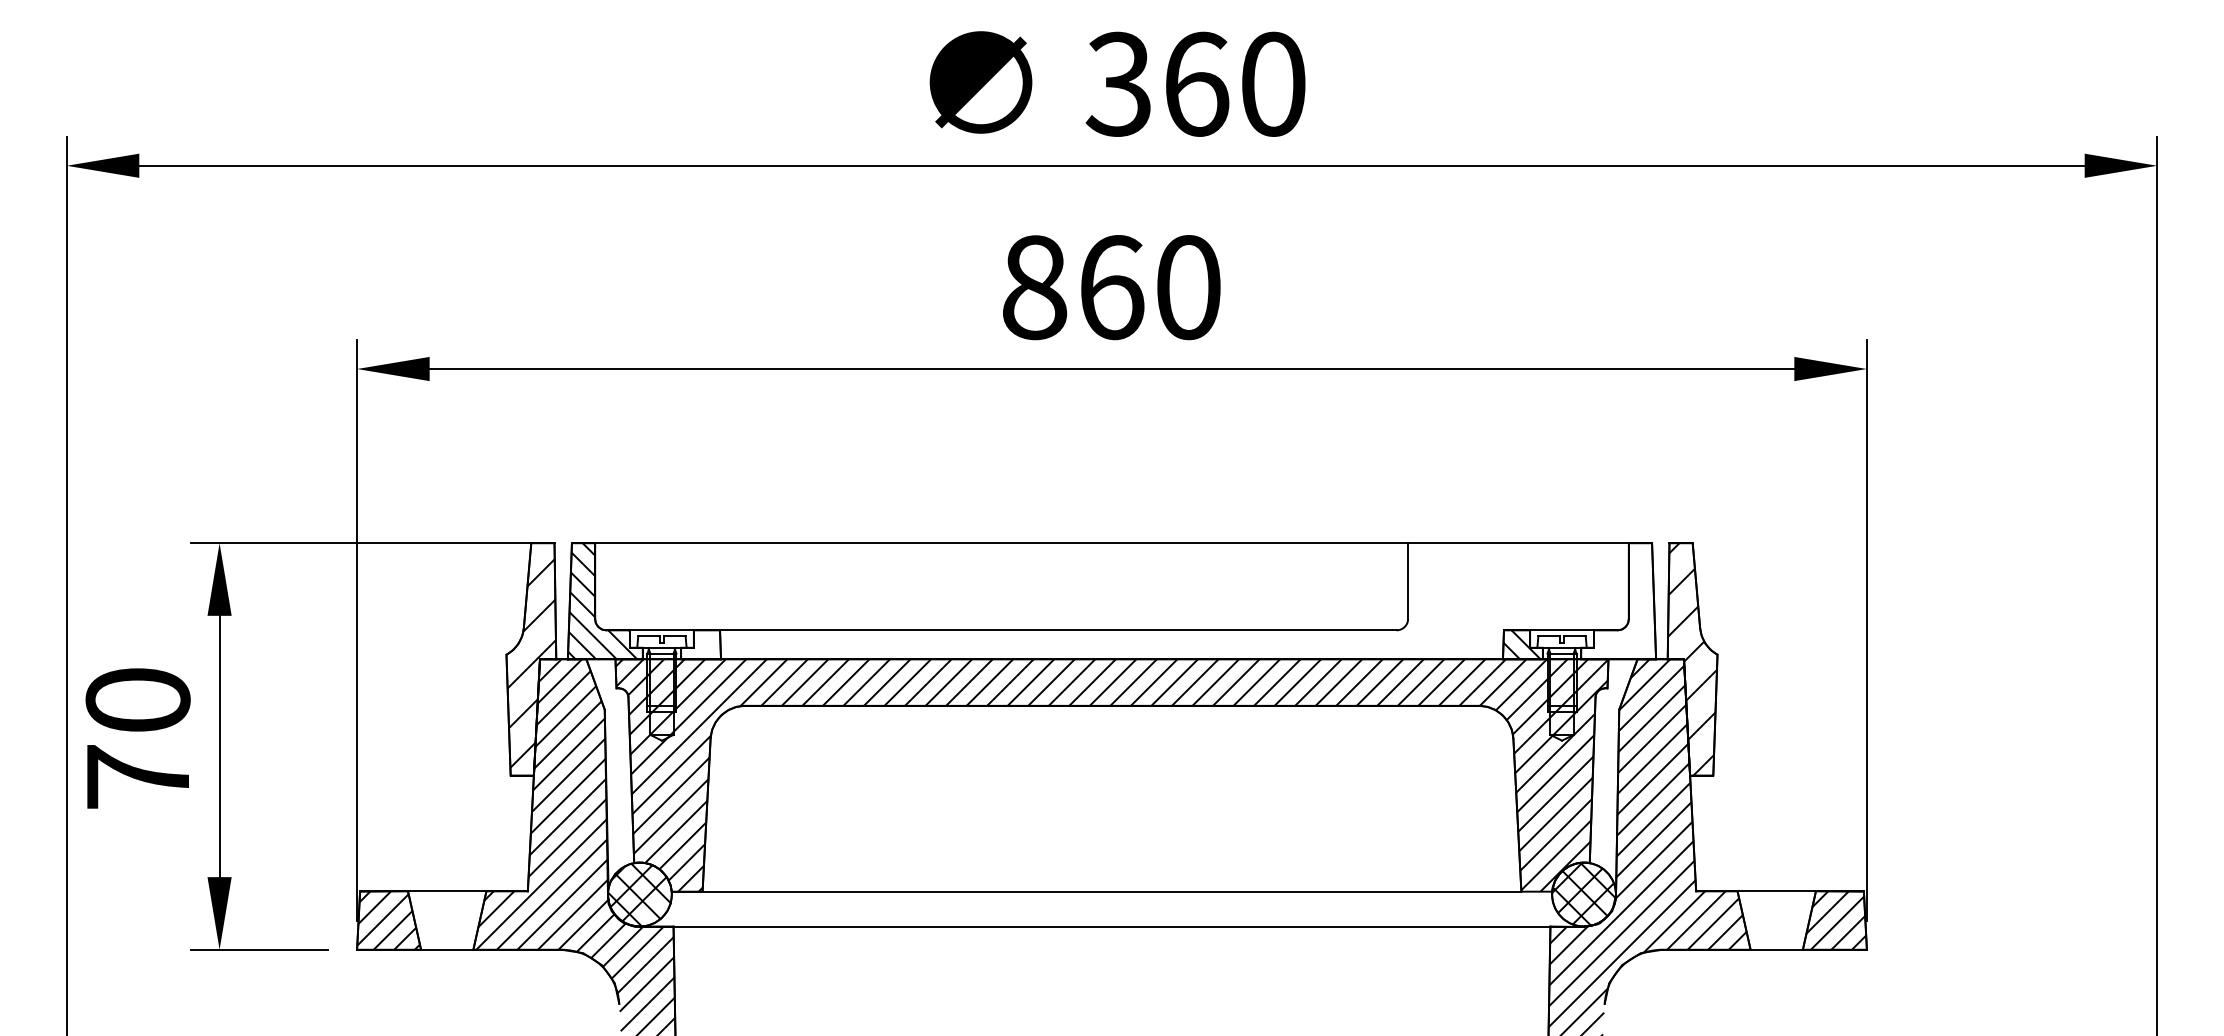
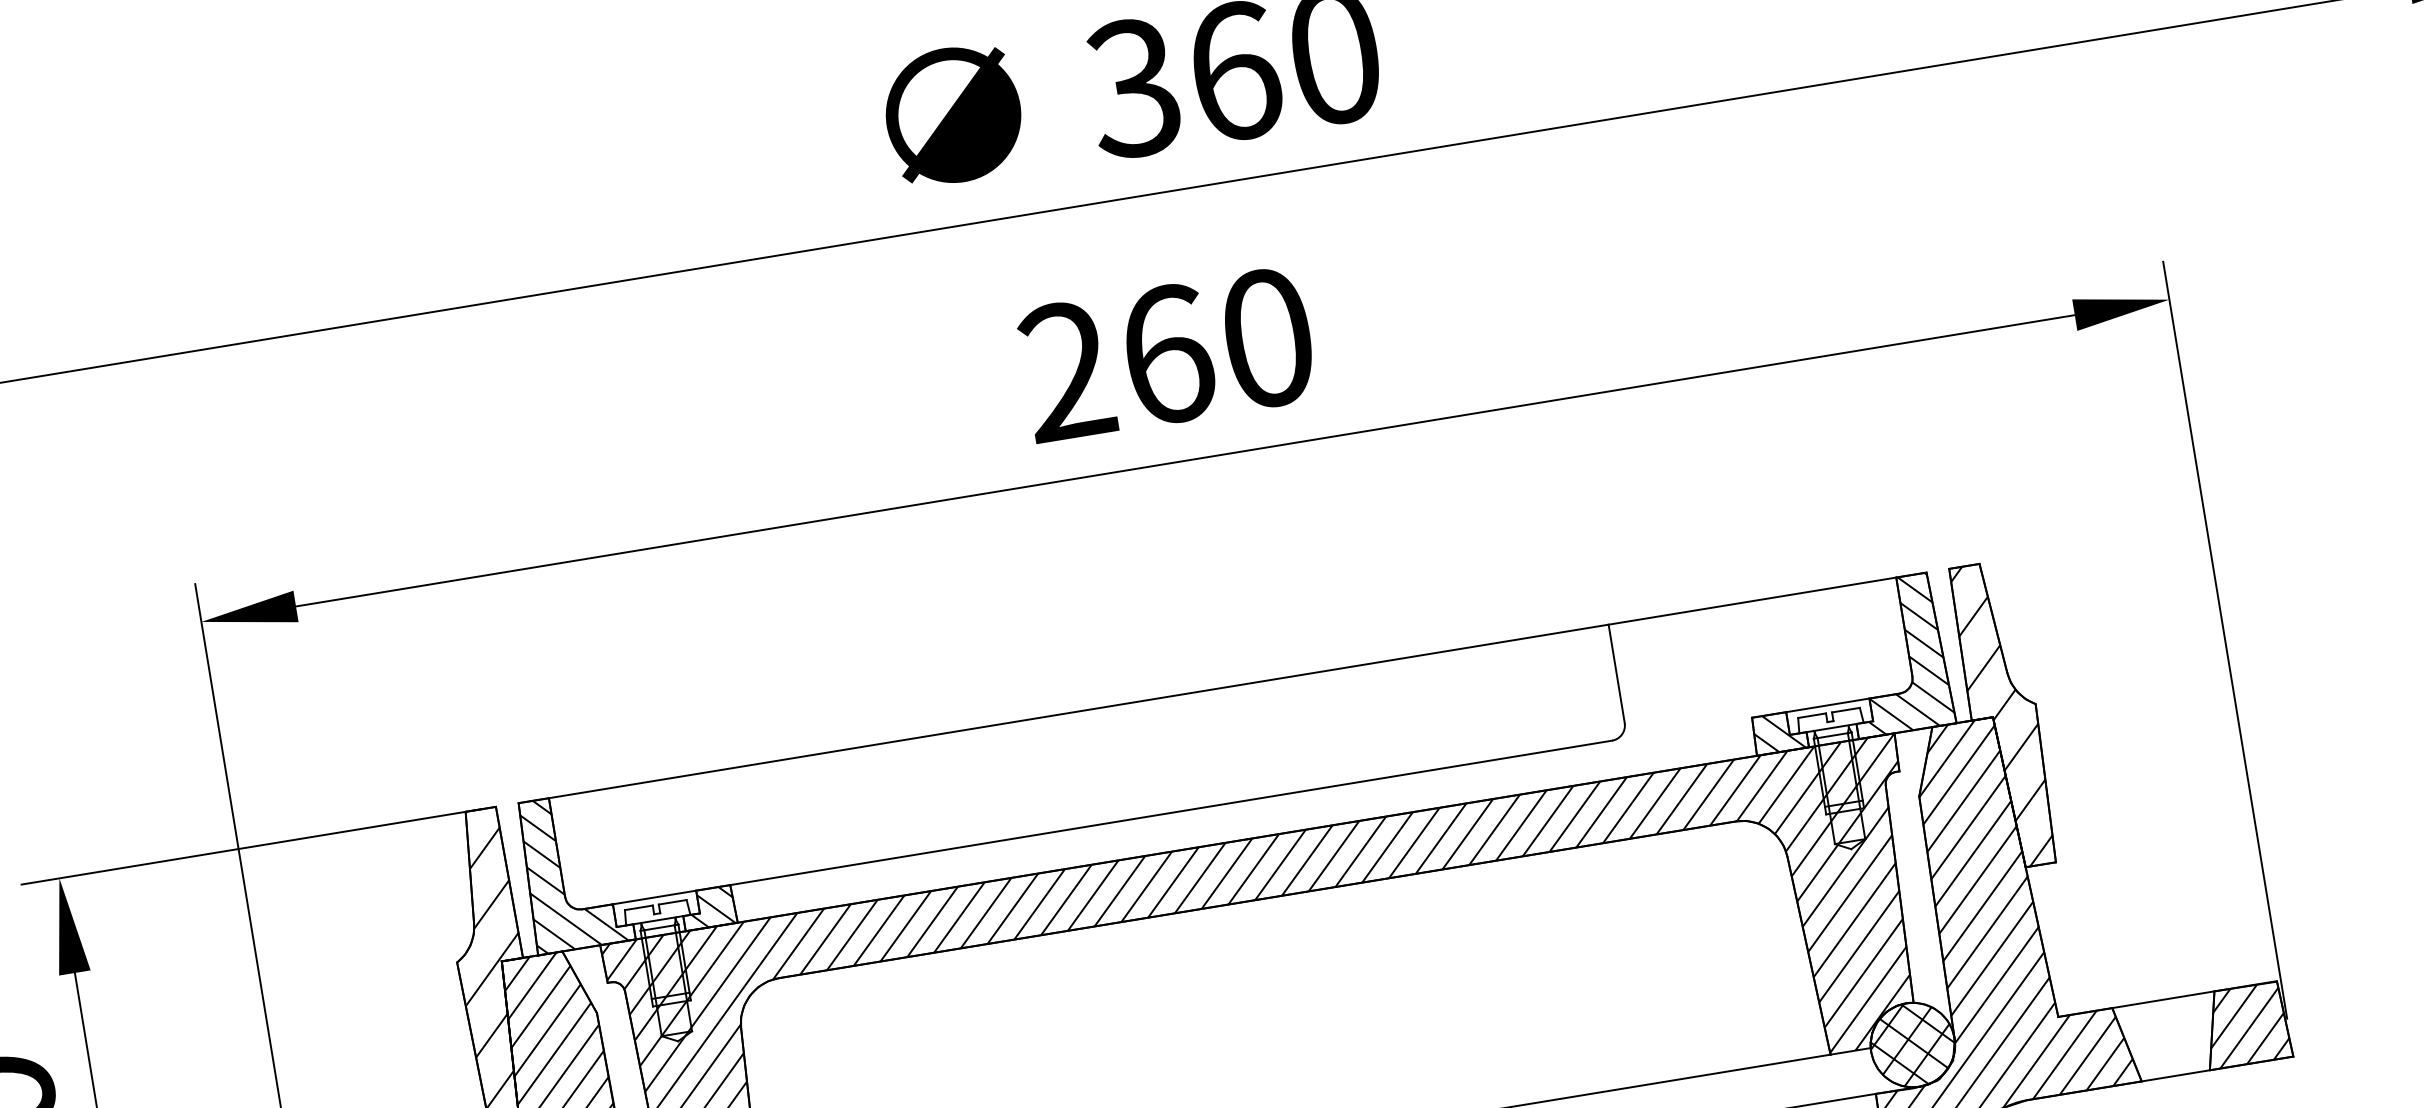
text: (1034, 287) -> (1066, 371), 860 -> 260
hatch: (1618, 601) -> (1895, 655), added
hatch: (703, 644) -> (711, 907), added

